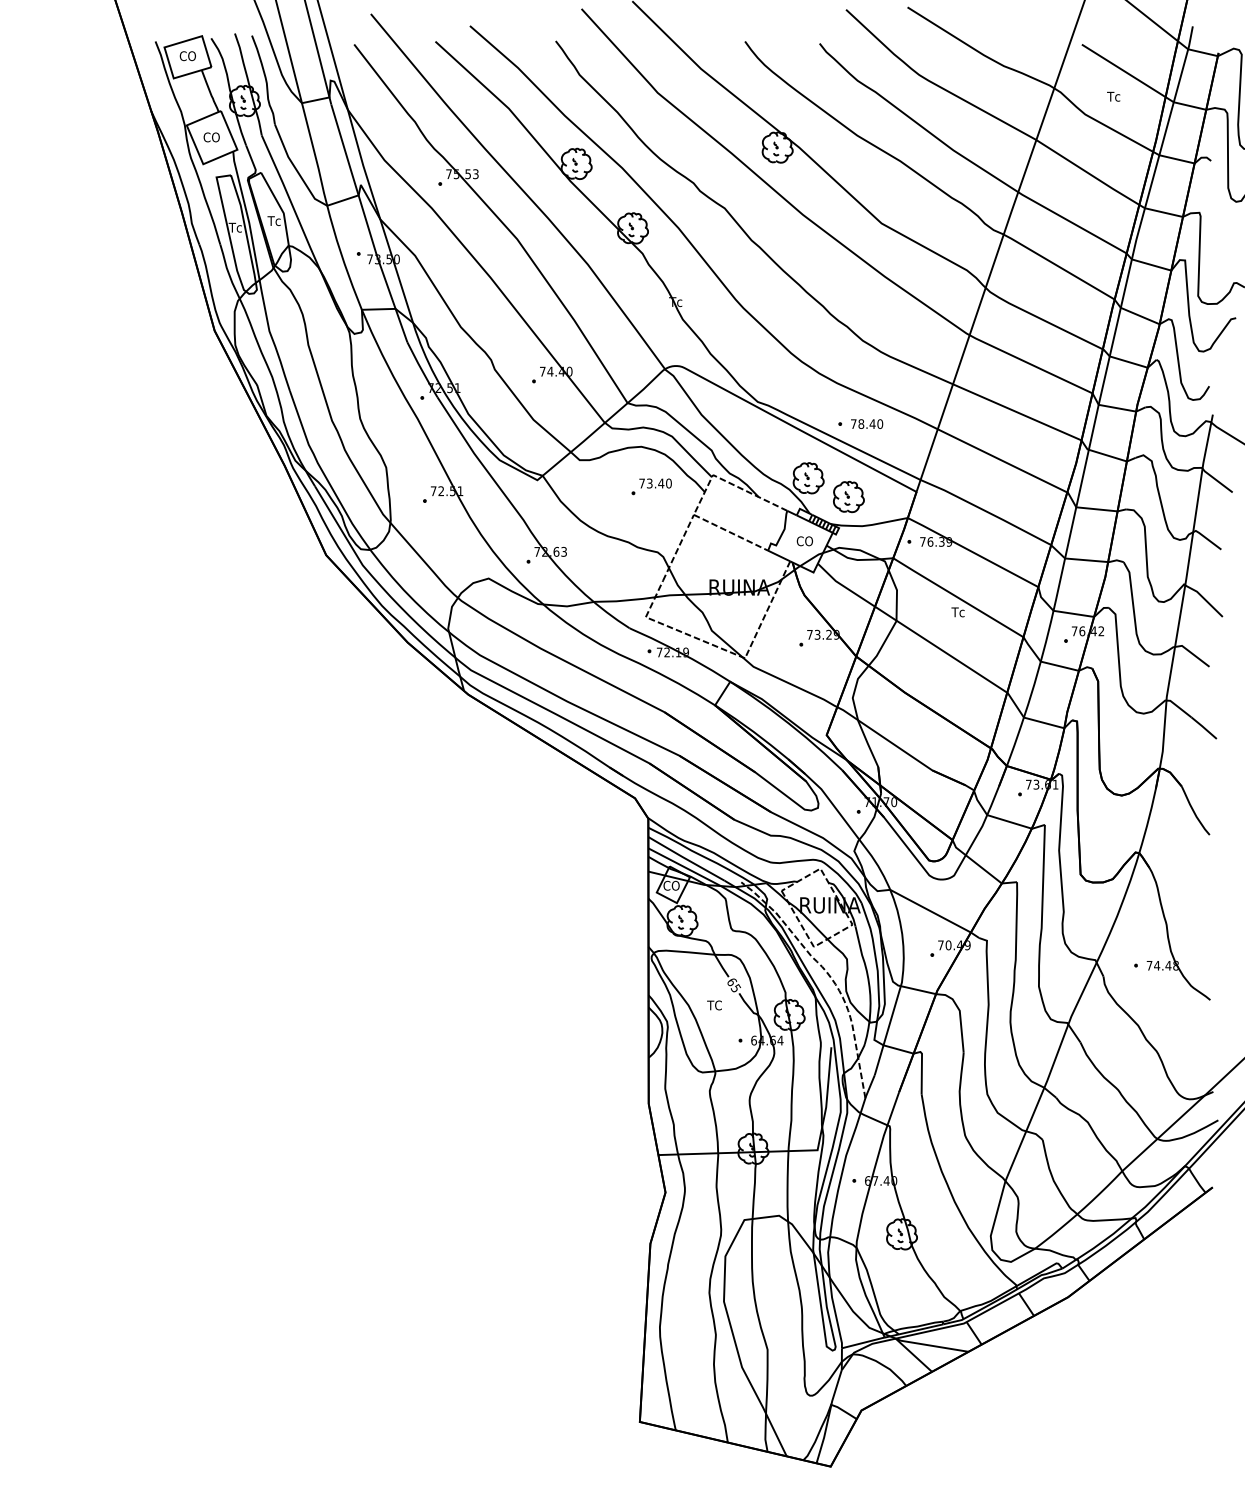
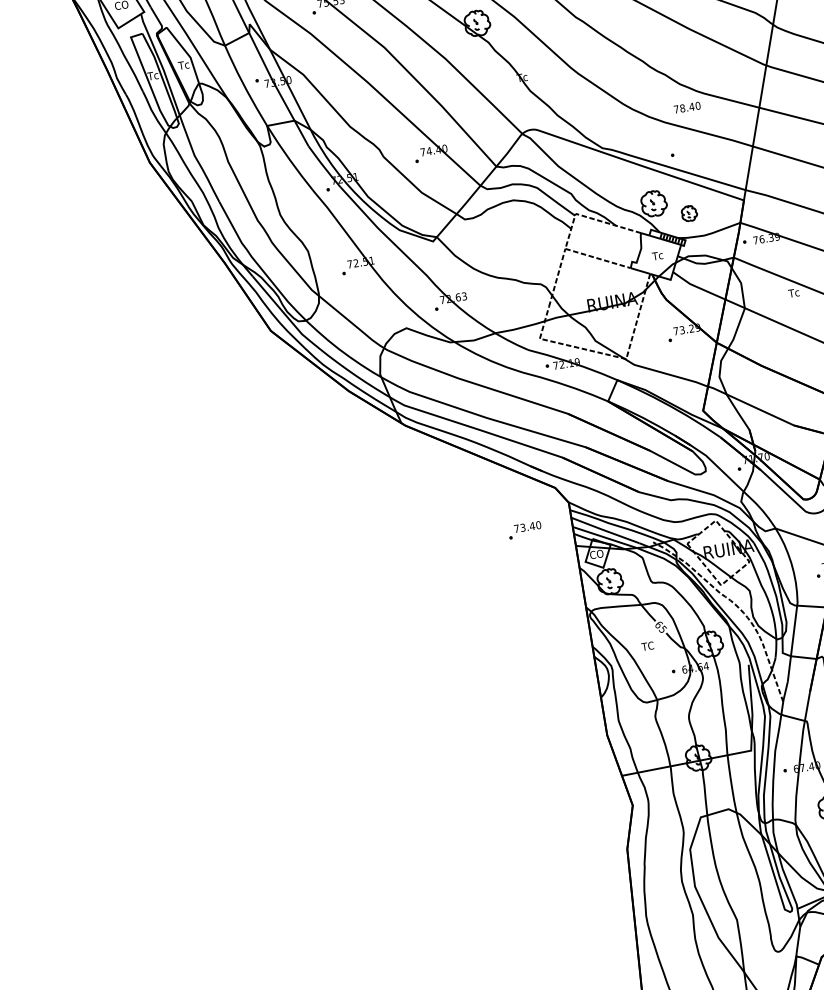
text: (867, 423) -> (687, 107), moved
part: (651, 486) -> (524, 529), moved
part: (848, 496) -> (689, 213), size x0.6
text: (804, 541) -> (659, 255), CO -> Tc

